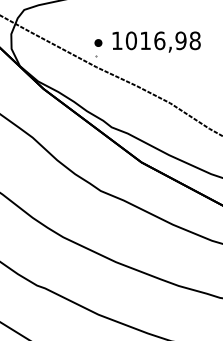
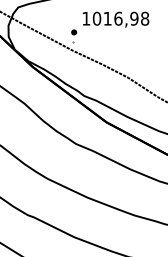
text: (155, 41) -> (115, 19), moved

